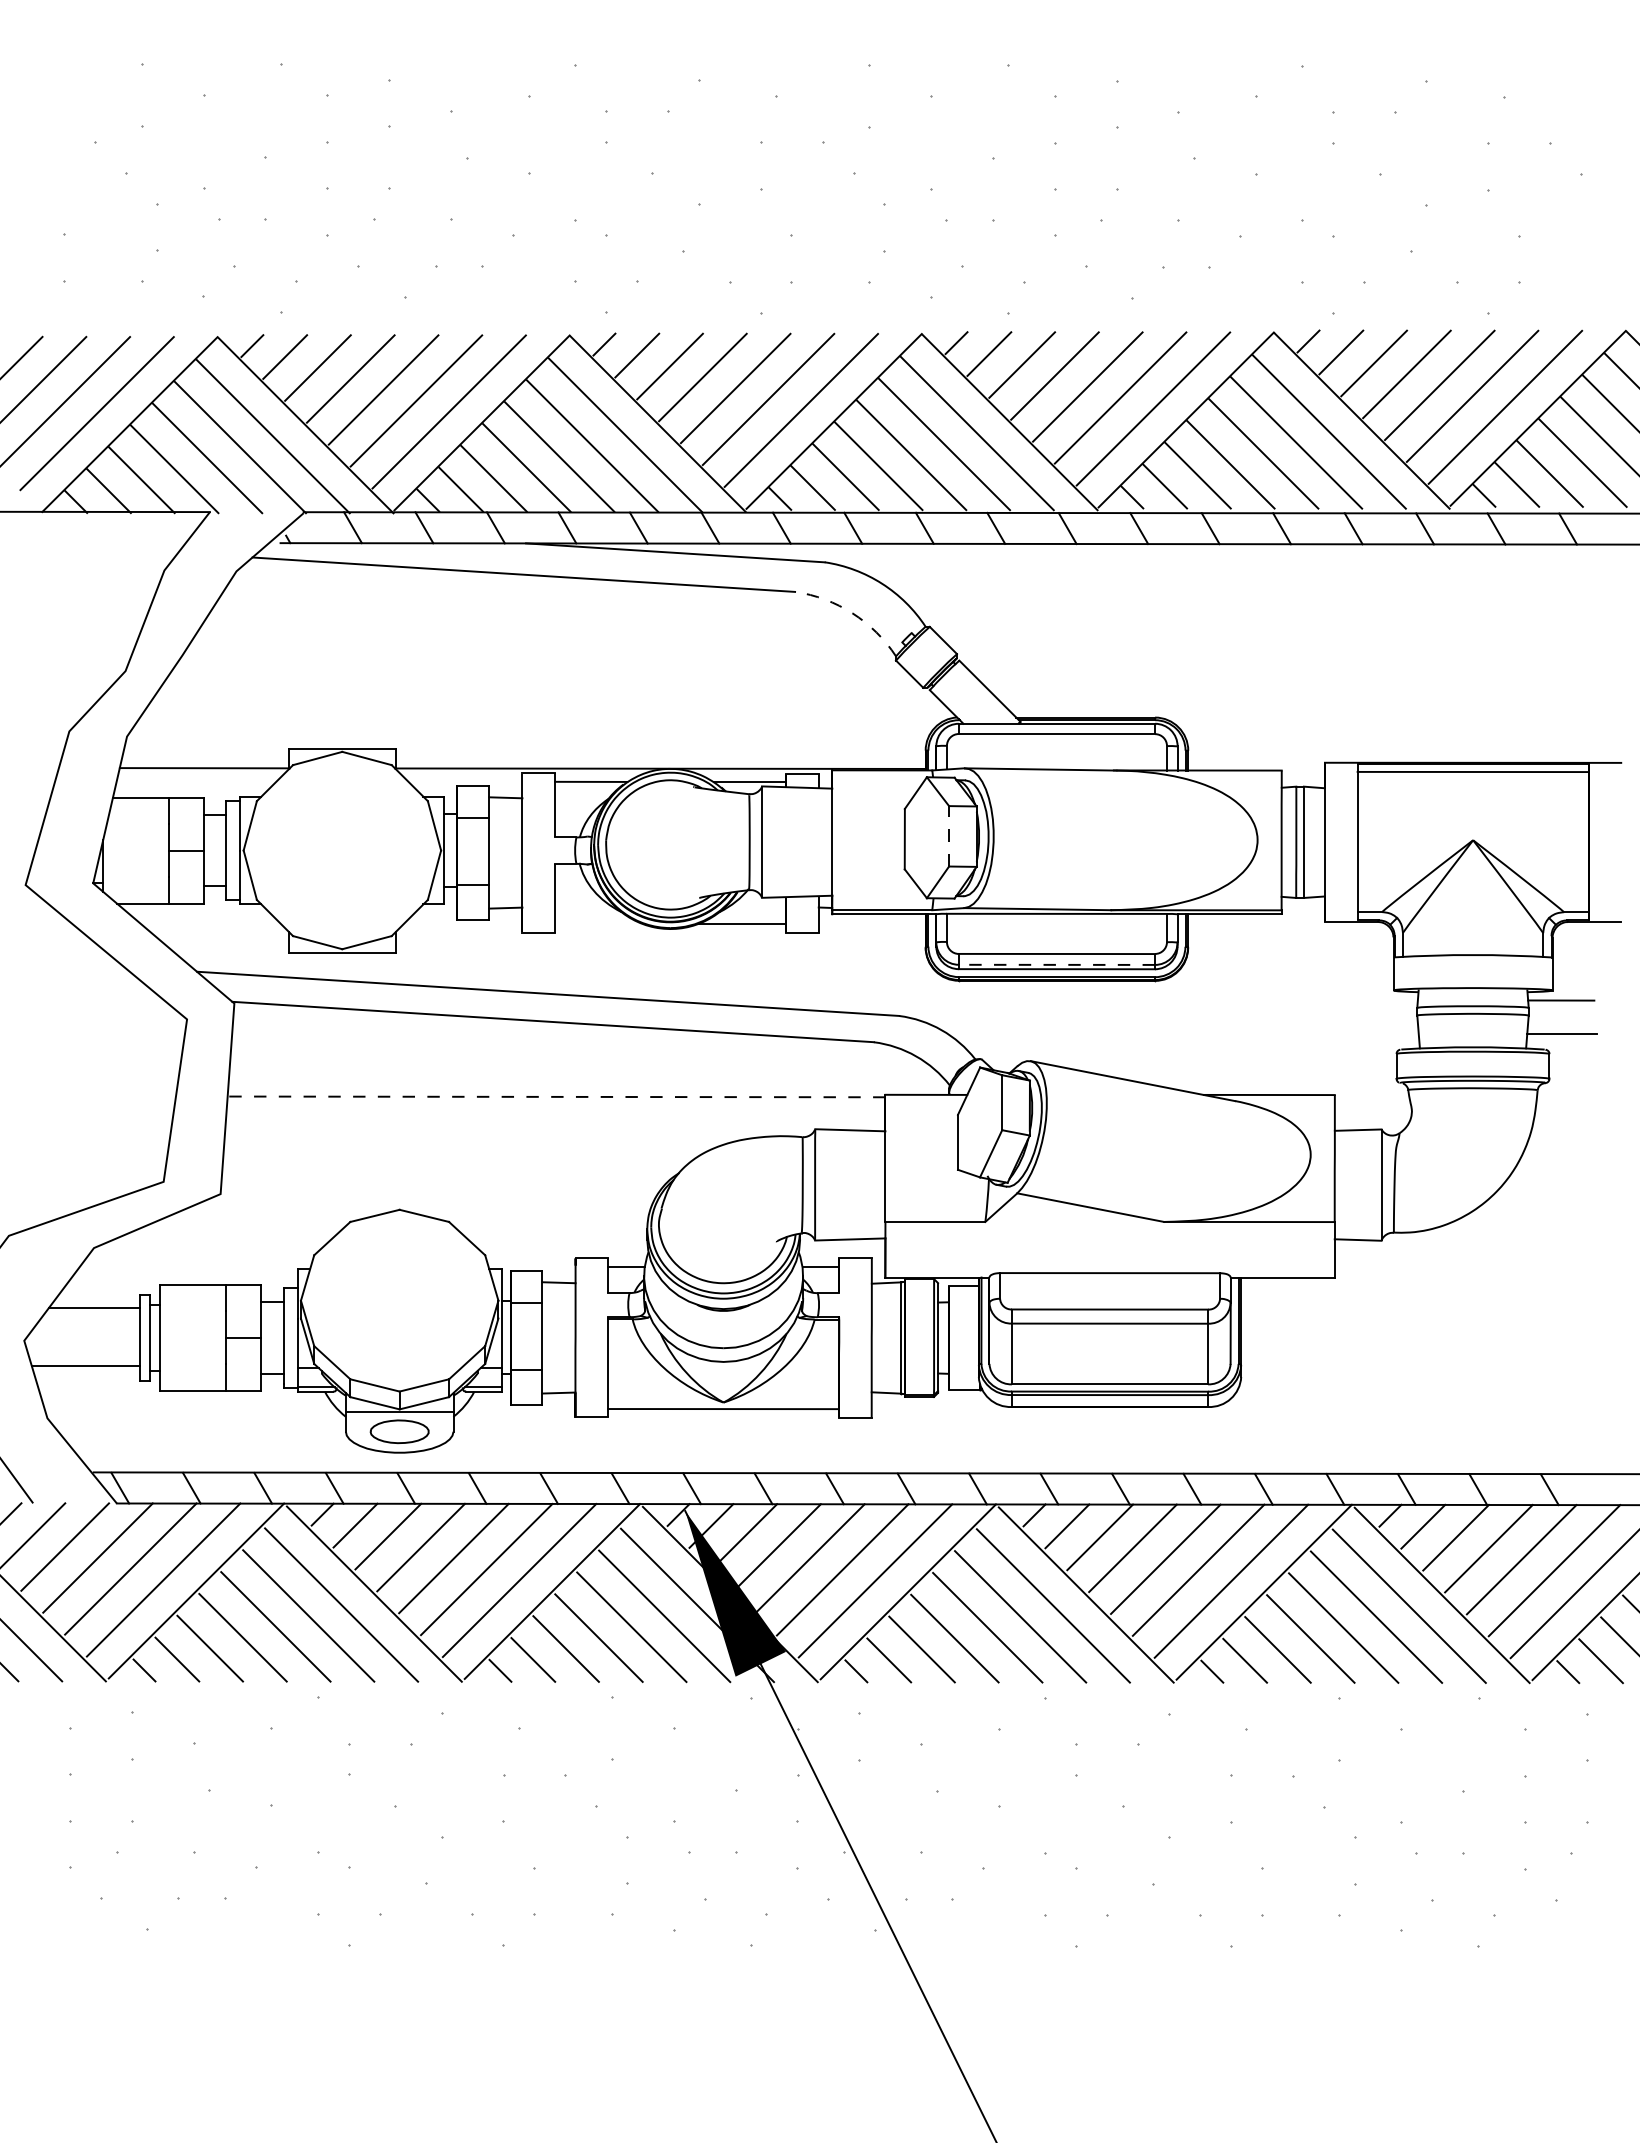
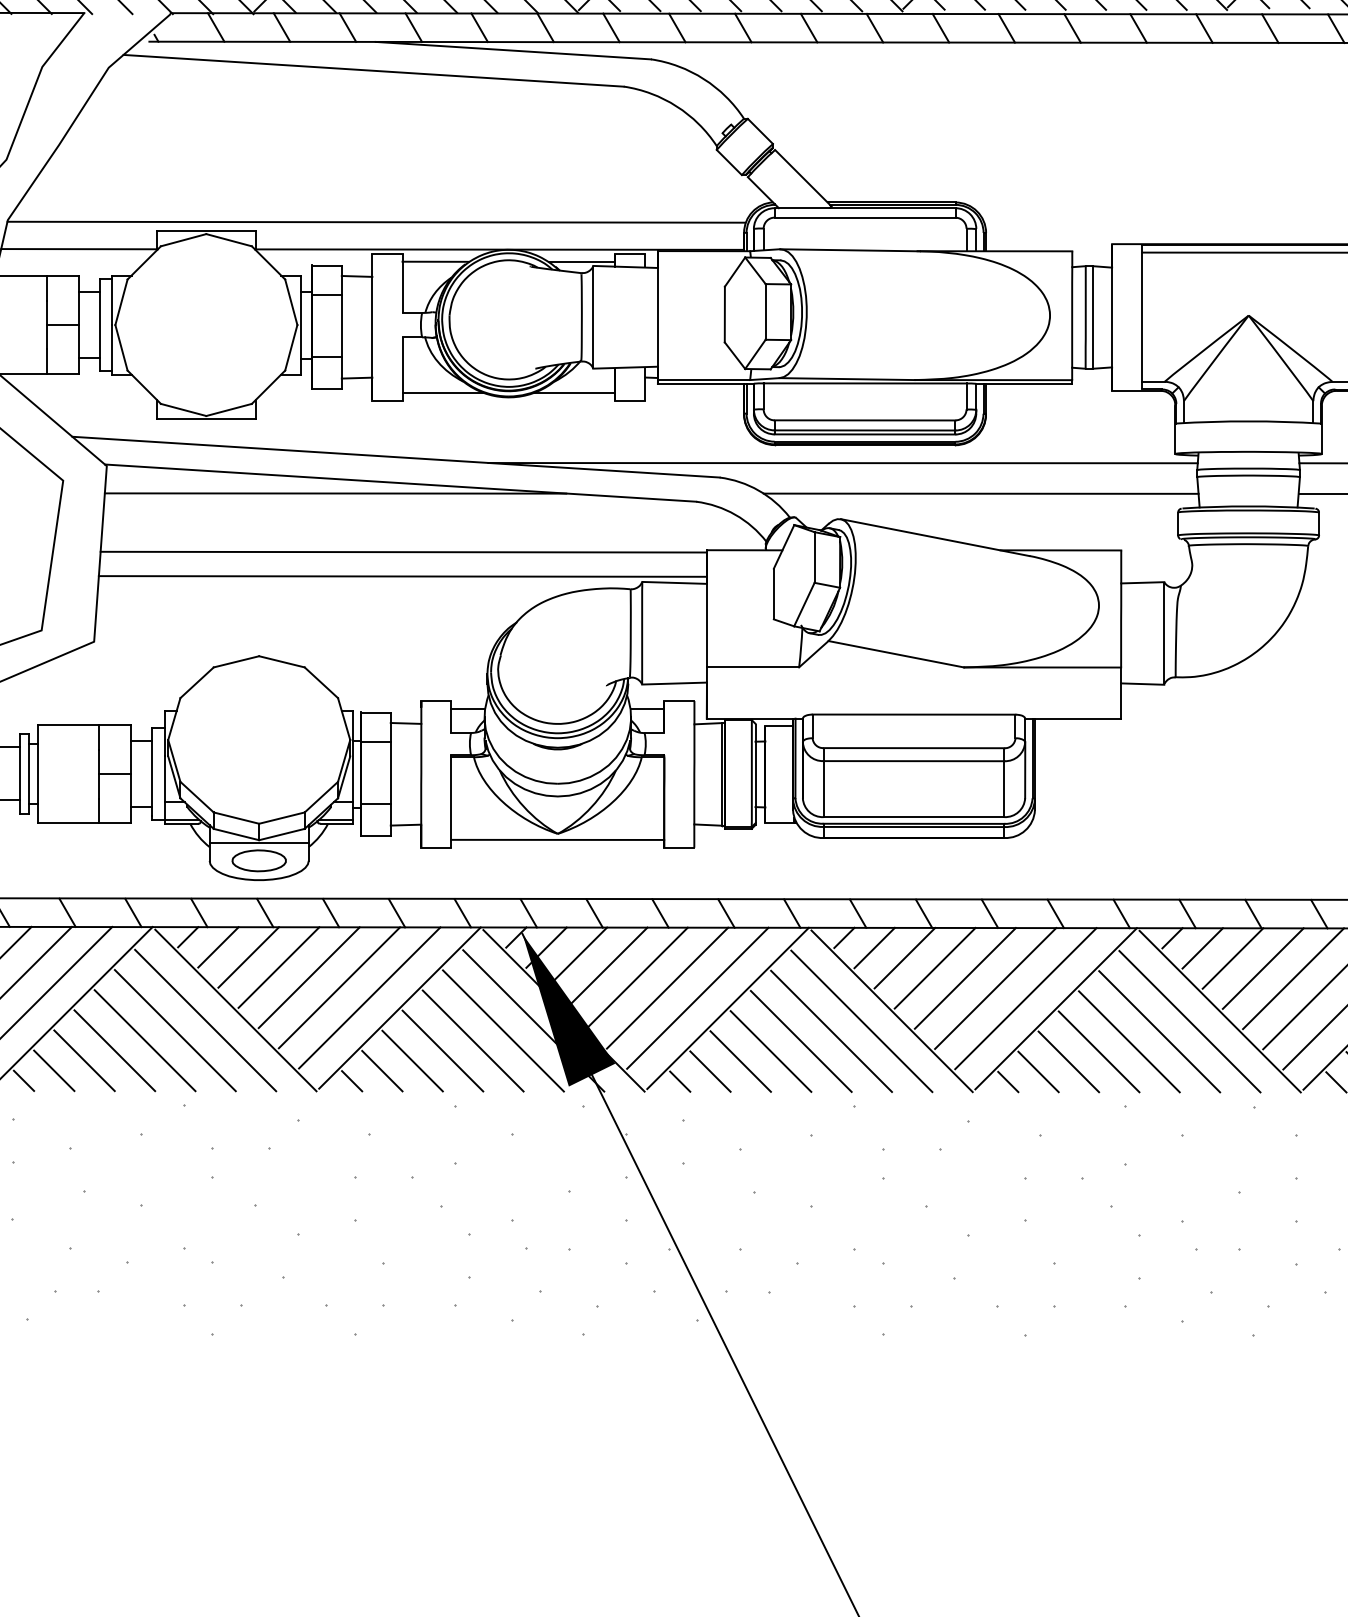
arc: (852, 613) -> (676, 106), dashed -> solid
line: (526, 738) -> (376, 221), added
line: (949, 835) -> (766, 311), dashed -> solid
line: (598, 924) -> (442, 393), added
line: (1056, 964) -> (864, 430), dashed -> solid
line: (1032, 1000) -> (842, 463), added
line: (482, 1033) -> (335, 493), added
line: (1182, 1033) -> (980, 493), added
line: (556, 1096) -> (403, 551), dashed -> solid
line: (555, 1122) -> (402, 575), added

